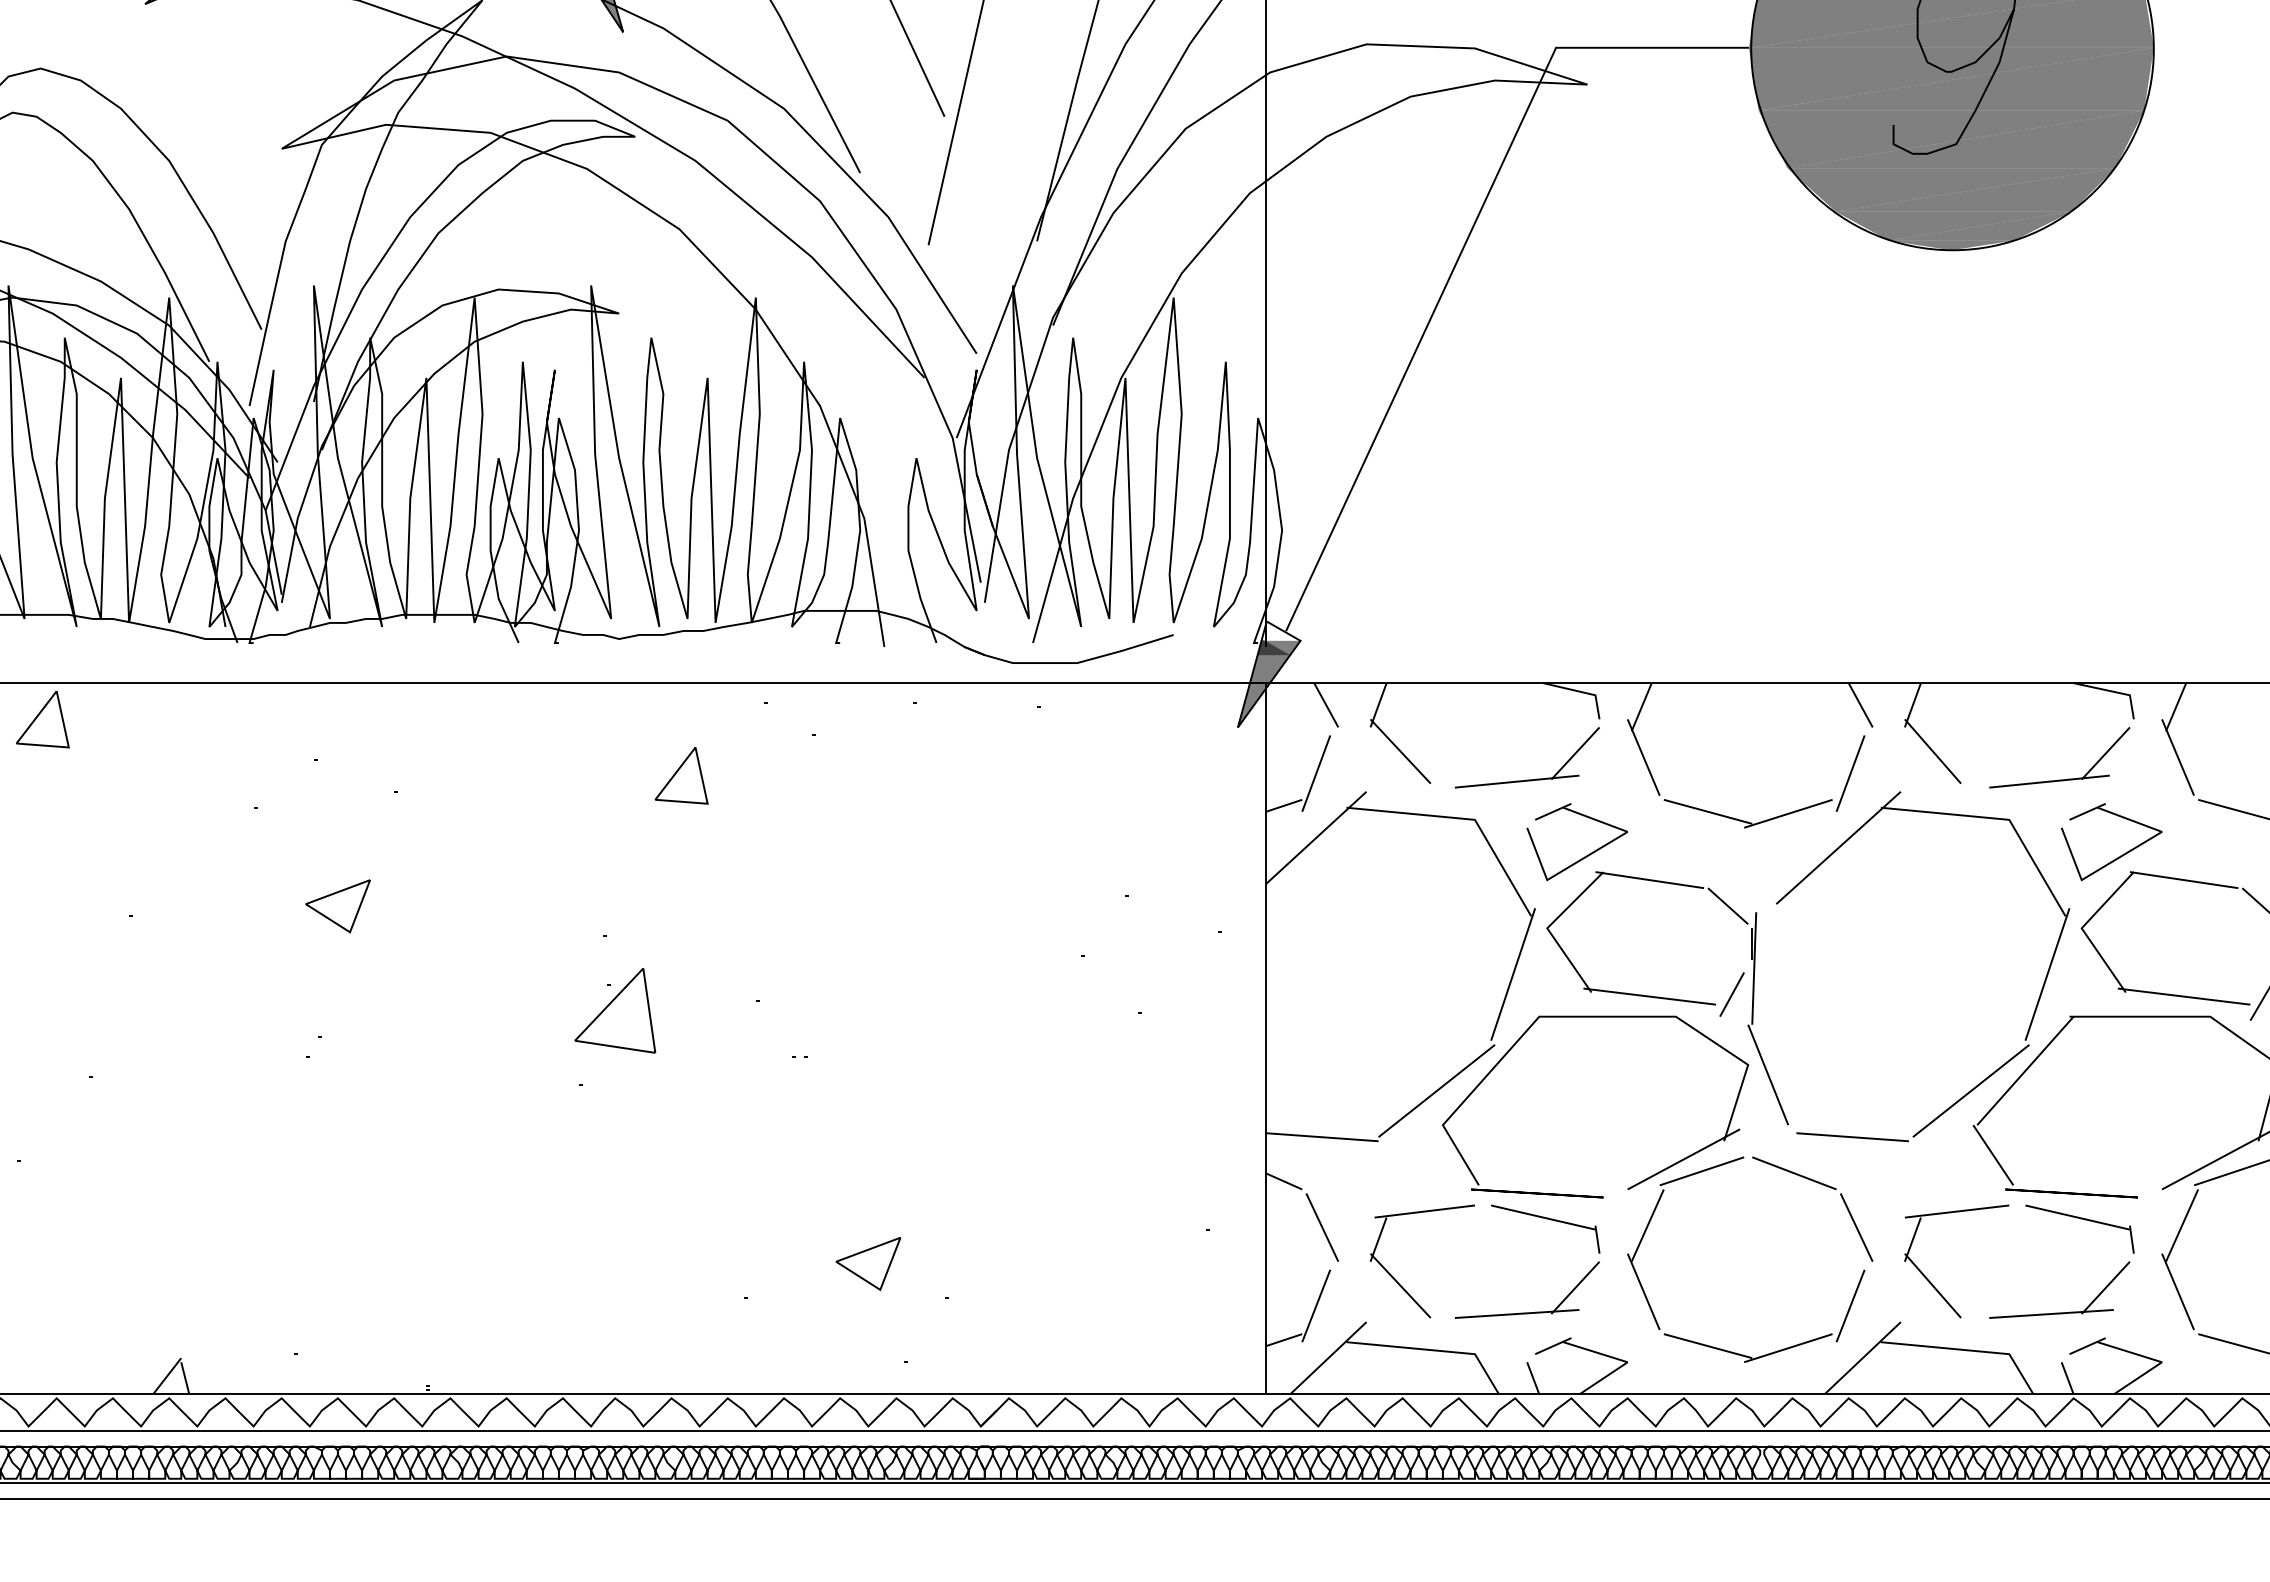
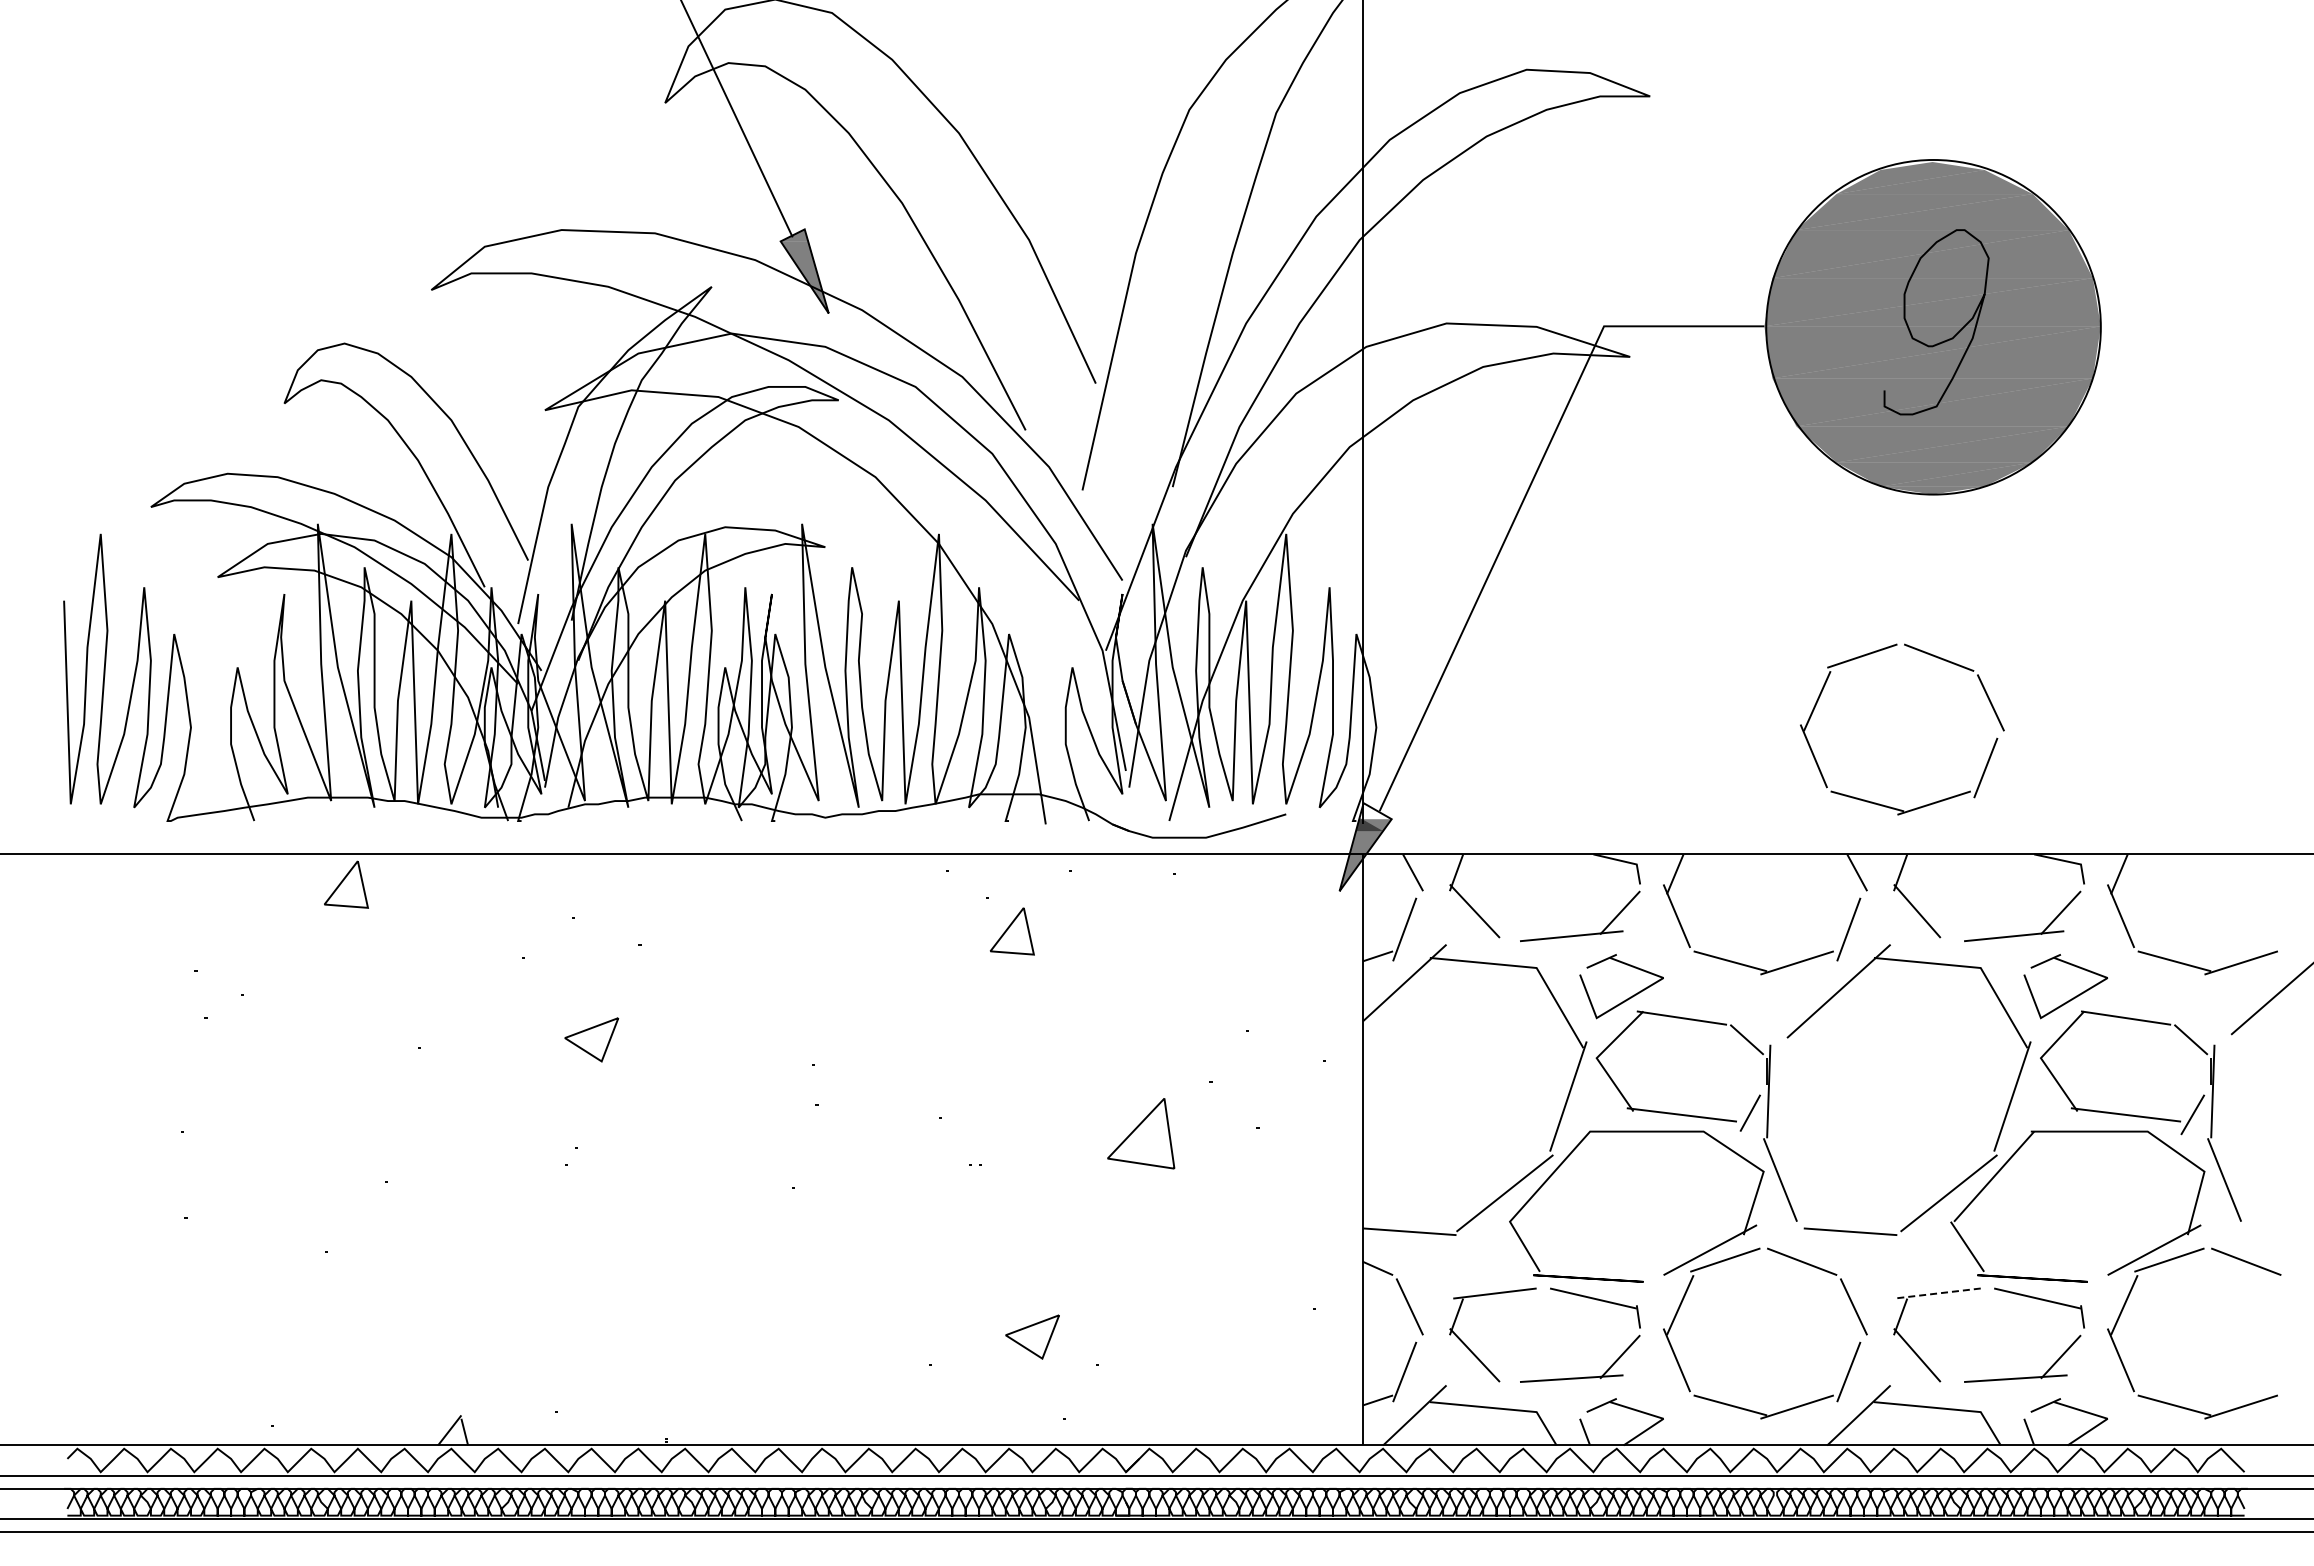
part: (1892, 623) -> (1883, 804), added
part: (680, 775) -> (1011, 931), moved
part: (615, 1010) -> (1141, 1133), moved
line: (1957, 1211) -> (1937, 1293), solid -> dashed

